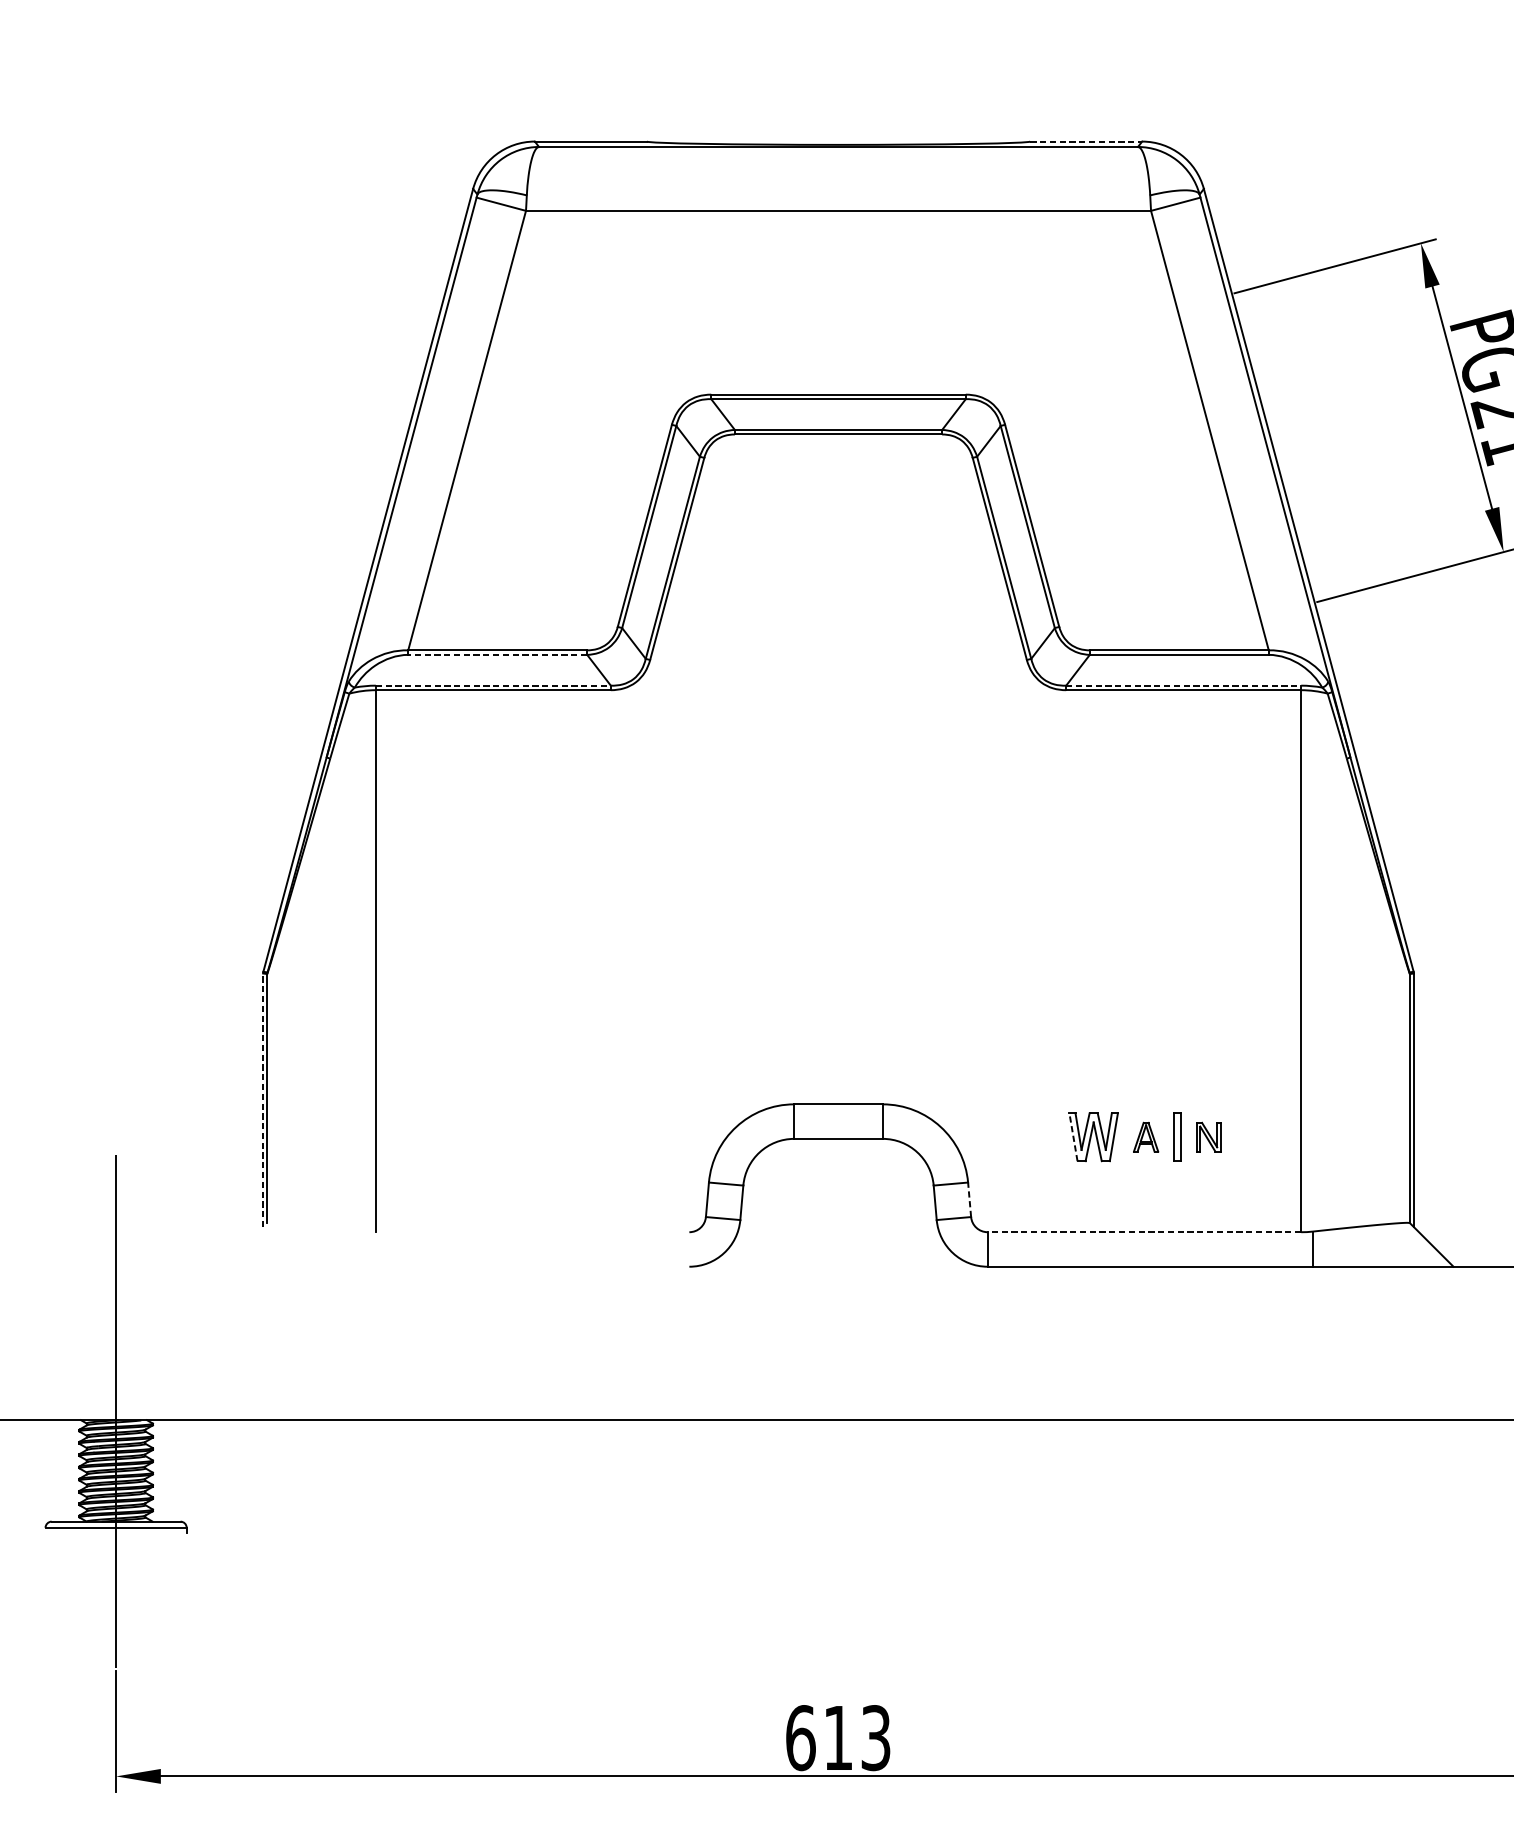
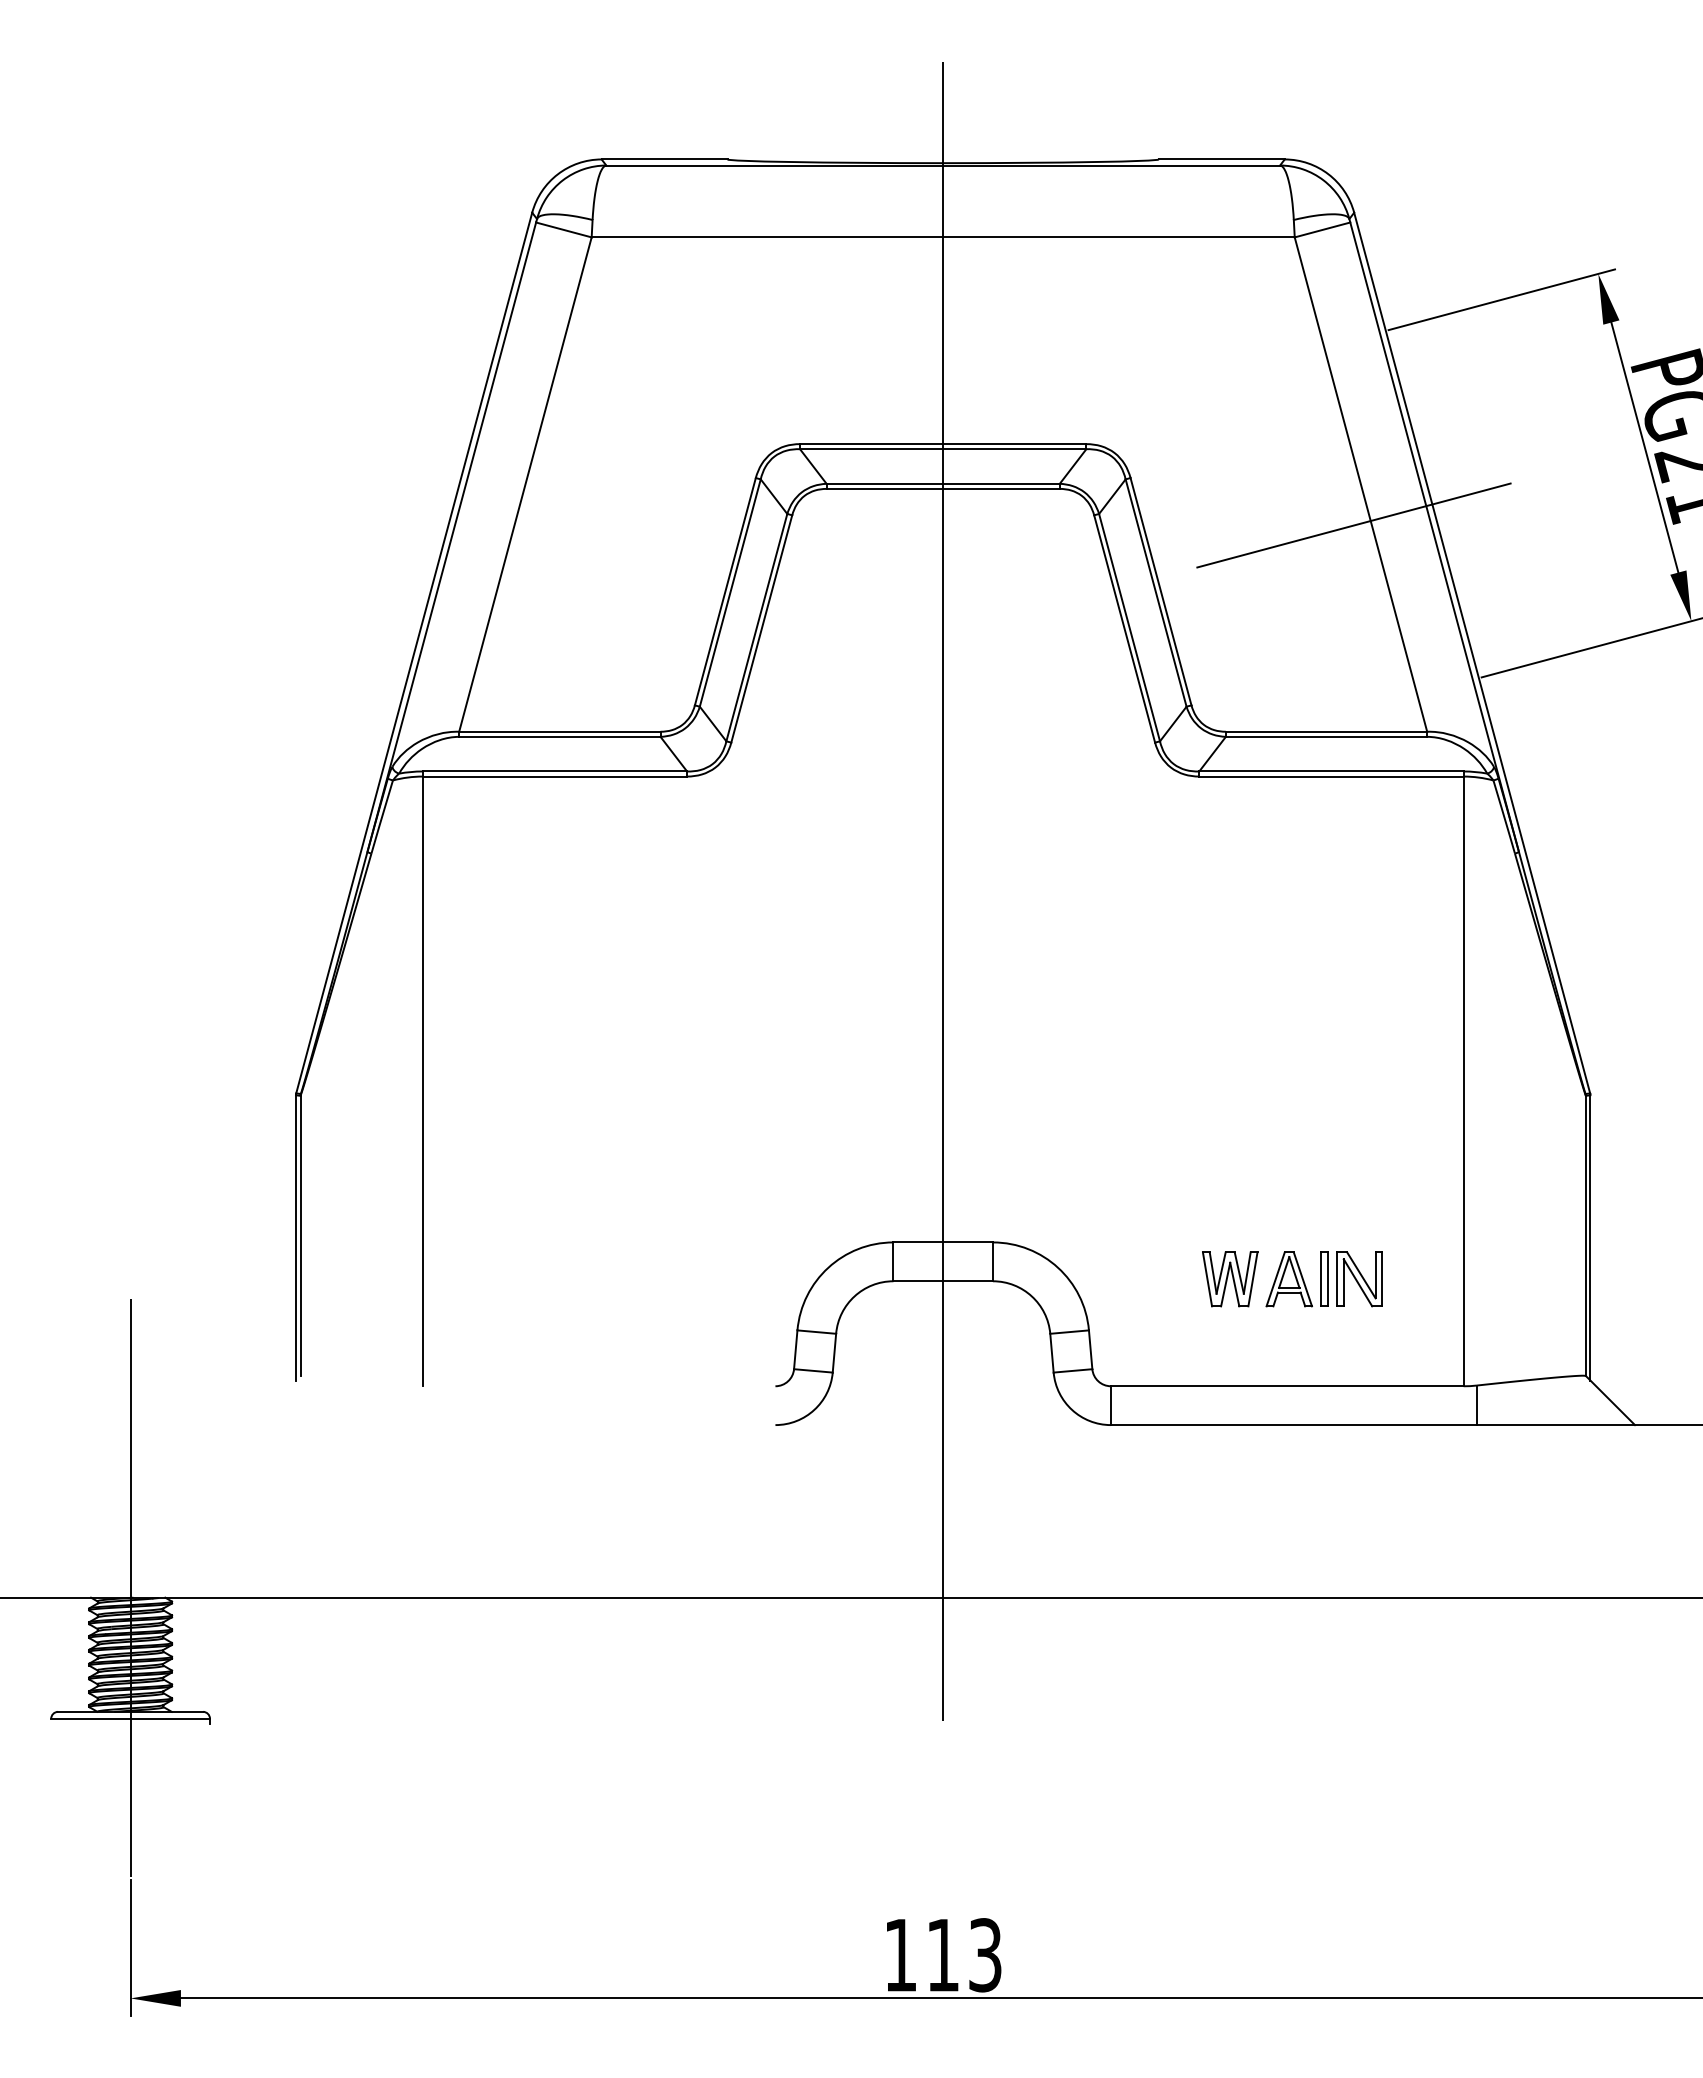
line: (1085, 141) -> (1221, 159), dashed -> solid
line: (1203, 466) -> (1353, 525), added
line: (497, 654) -> (559, 736), dashed -> solid
line: (493, 685) -> (555, 771), dashed -> solid
line: (1183, 685) -> (1331, 771), dashed -> solid
line: (838, 792) -> (943, 891), added
line: (263, 1099) -> (296, 1237), dashed -> solid
line: (1073, 1136) -> (1207, 1278), dashed -> solid
part: (1145, 1137) -> (1288, 1279), size x1.67
part: (1208, 1137) -> (1359, 1279), size x1.67
line: (969, 1199) -> (1090, 1349), dashed -> solid
line: (1143, 1232) -> (1286, 1386), dashed -> solid
text: (800, 1738) -> (900, 1955), 613 -> 113

